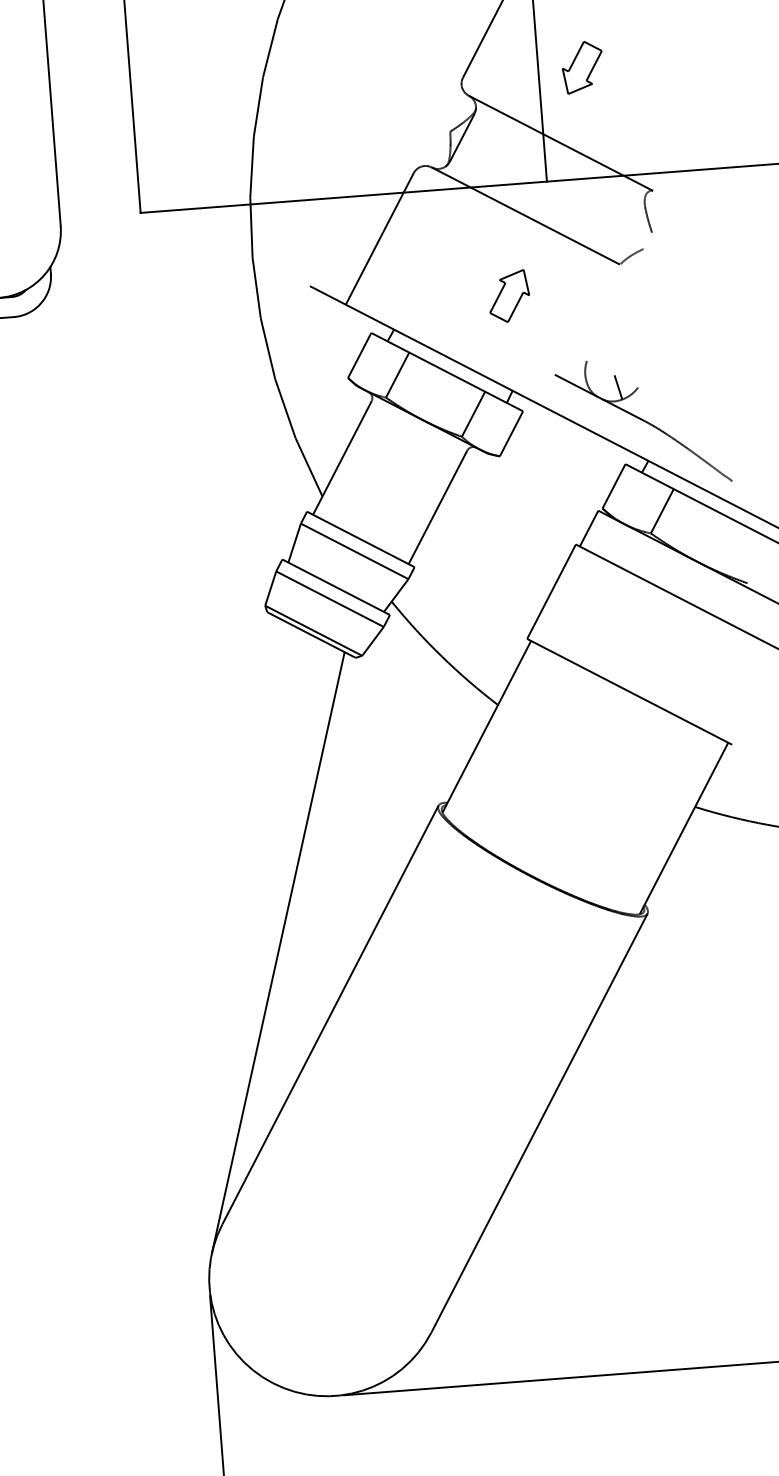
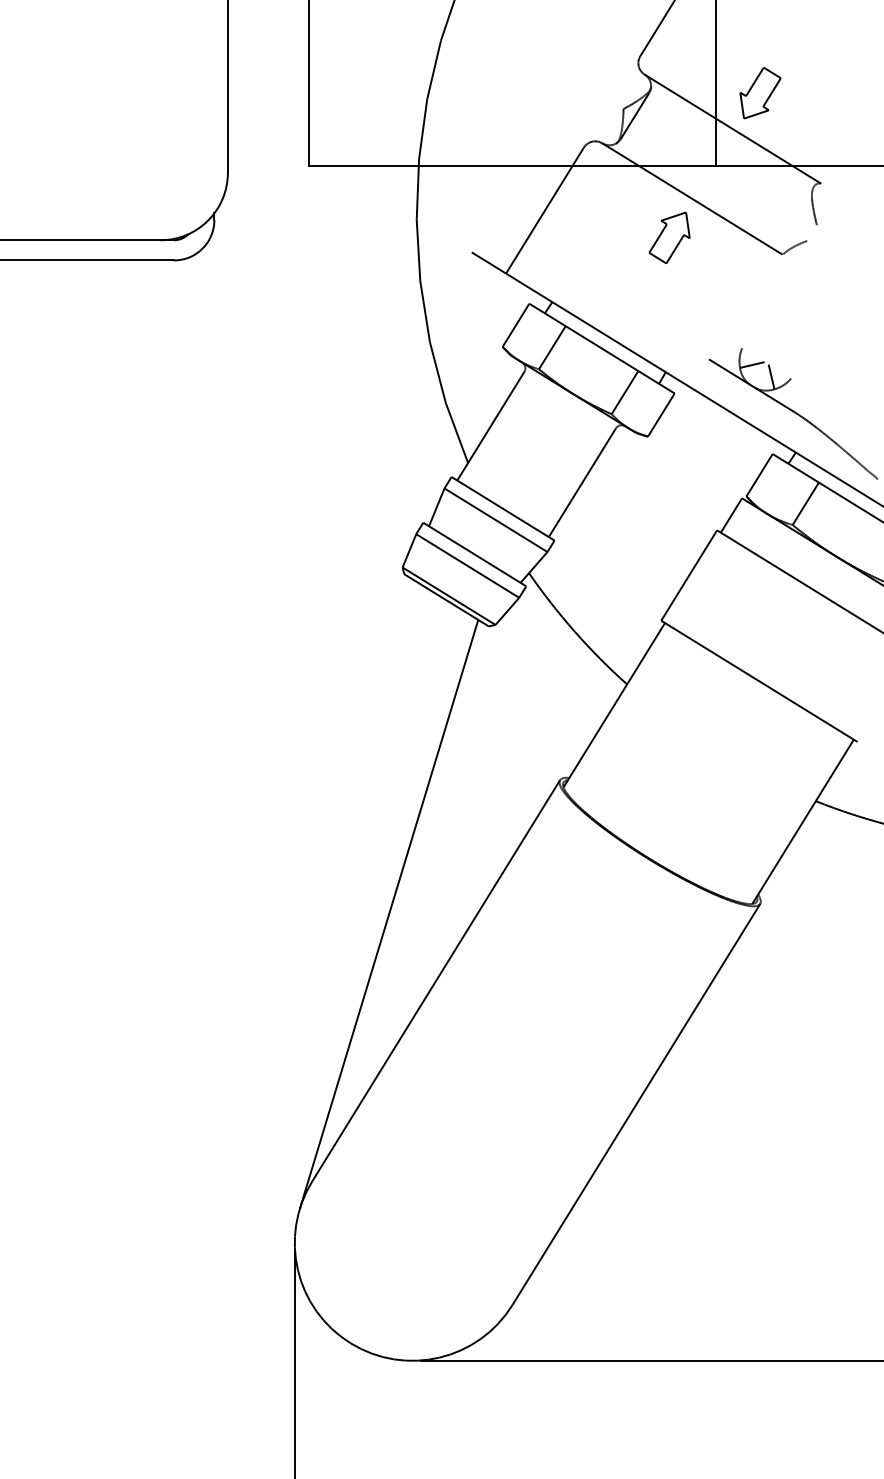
part: (582, 67) -> (760, 93), moved
part: (509, 296) -> (669, 237), moved
line: (598, 376) -> (752, 364), added

